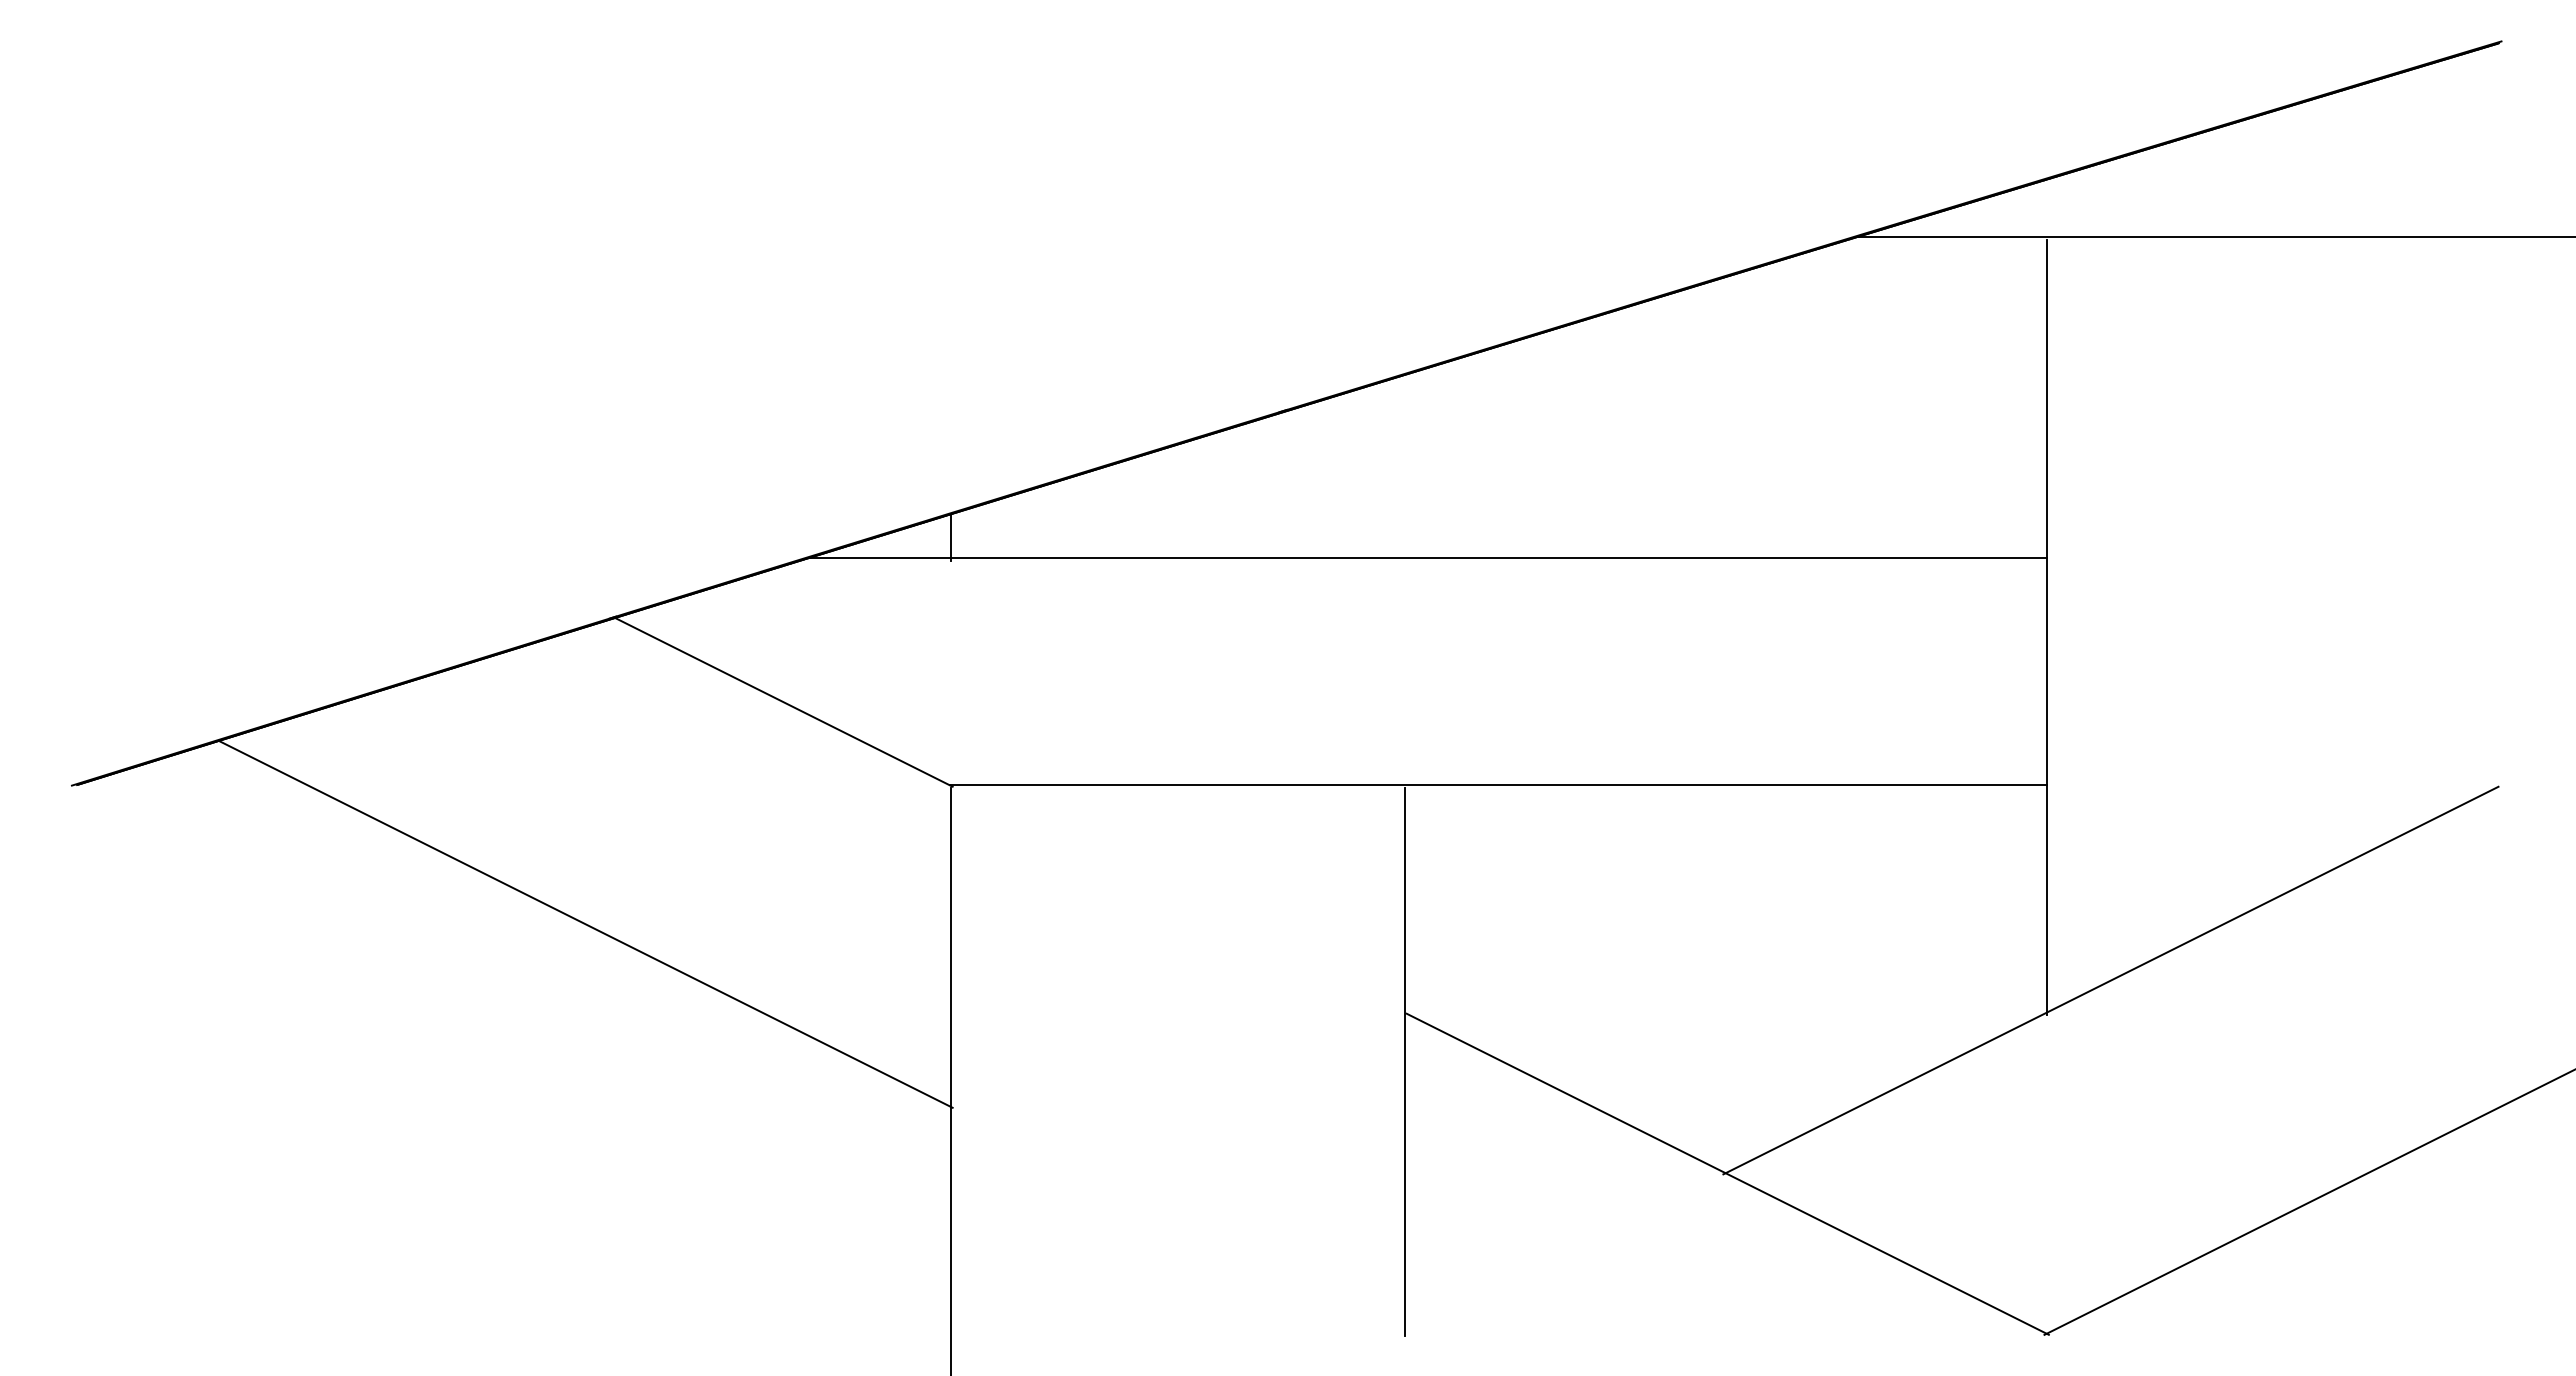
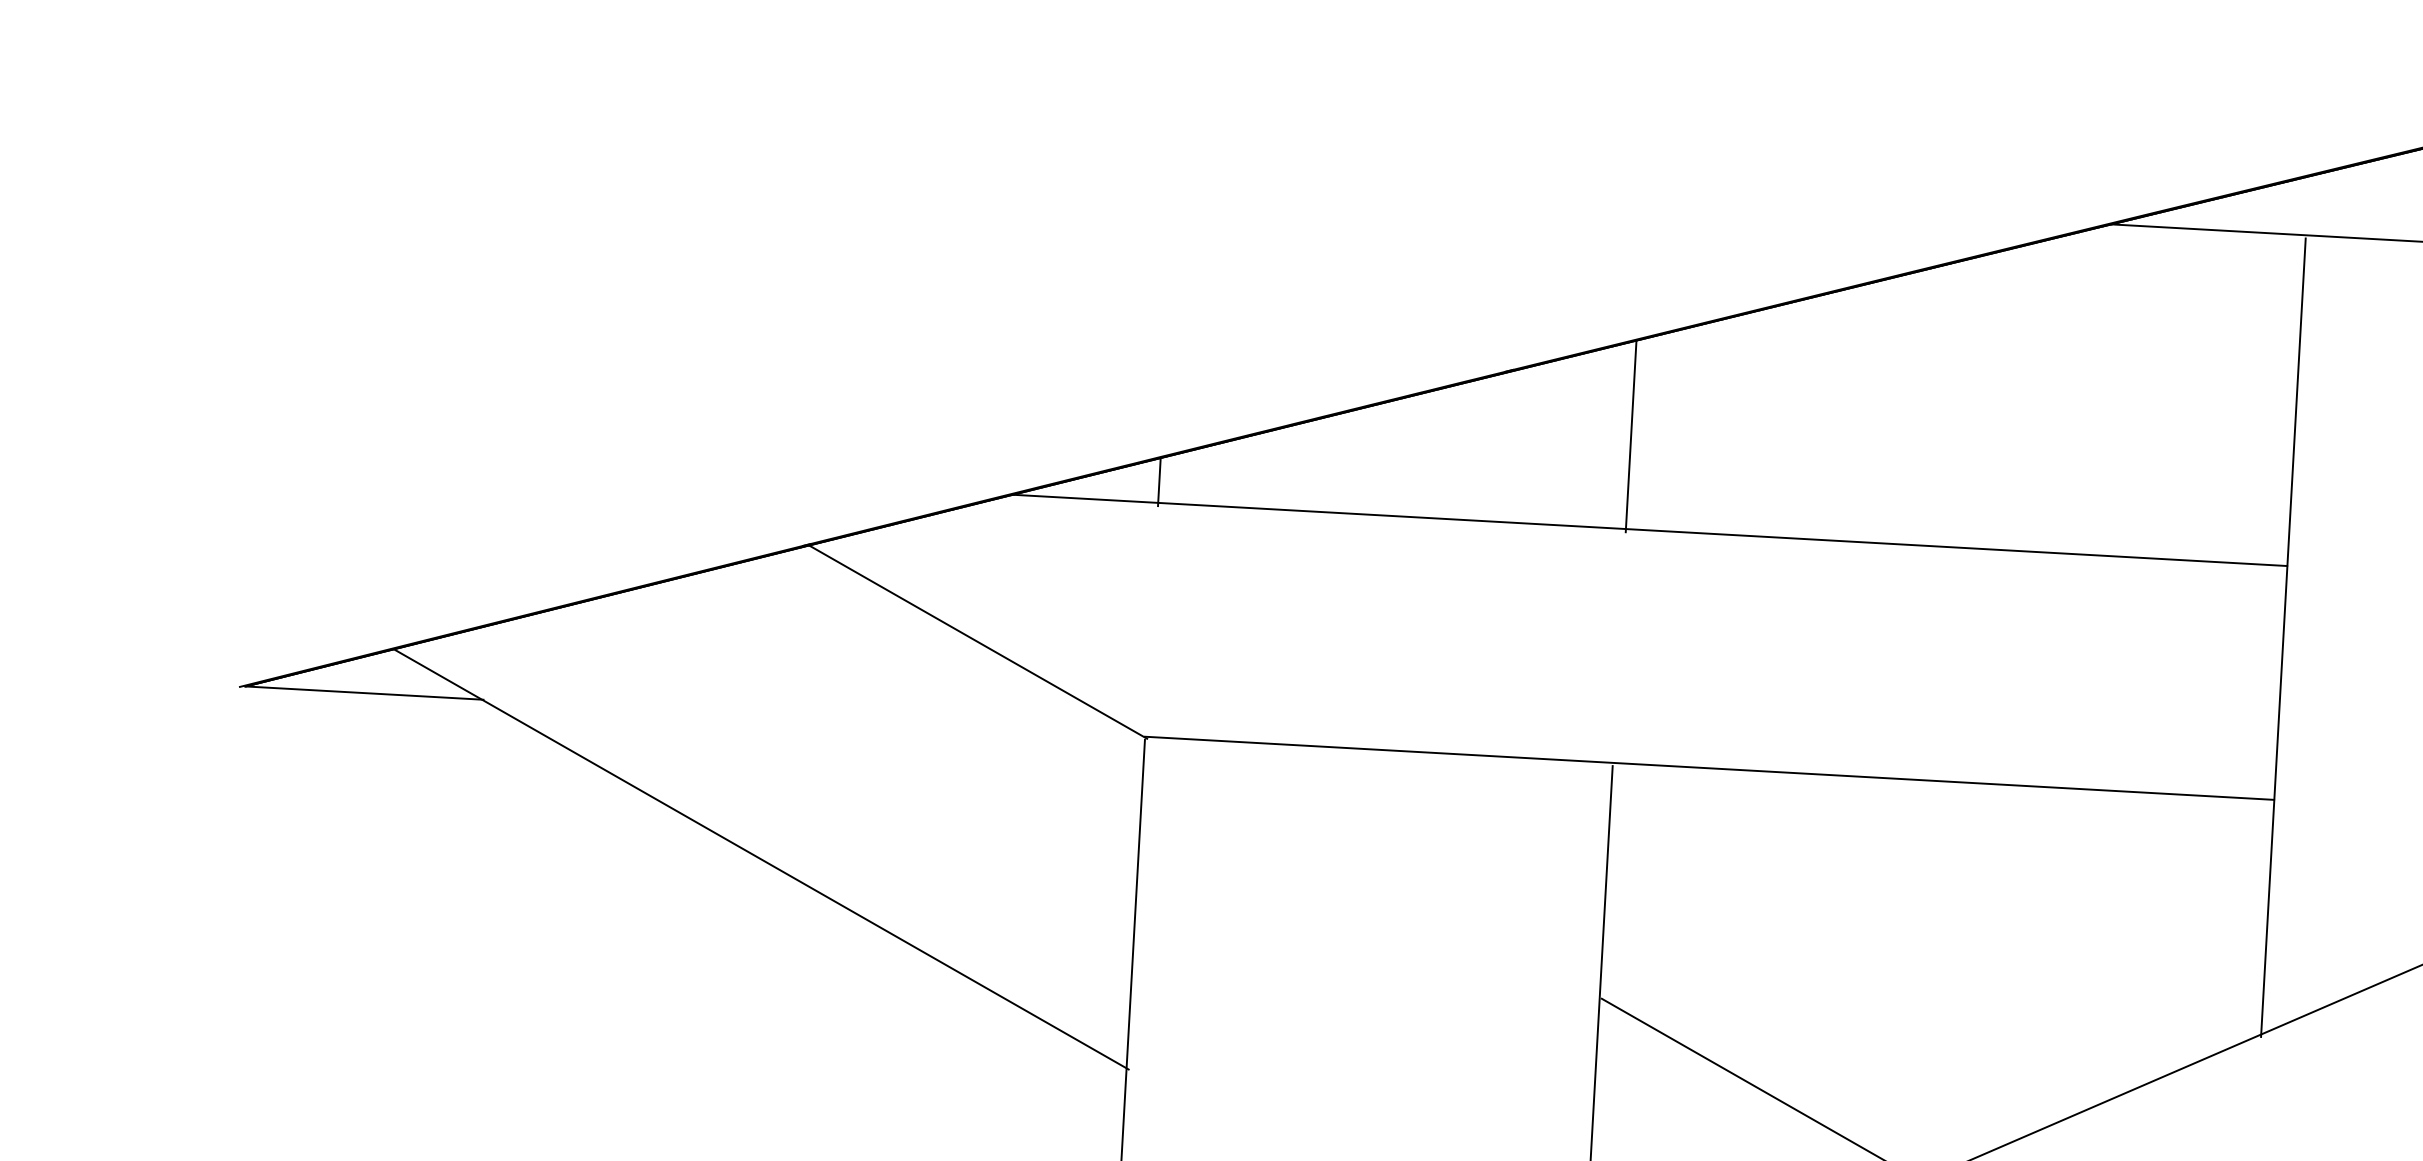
line: (1404, 467) -> (1630, 435), added
line: (192, 784) -> (364, 692), added

